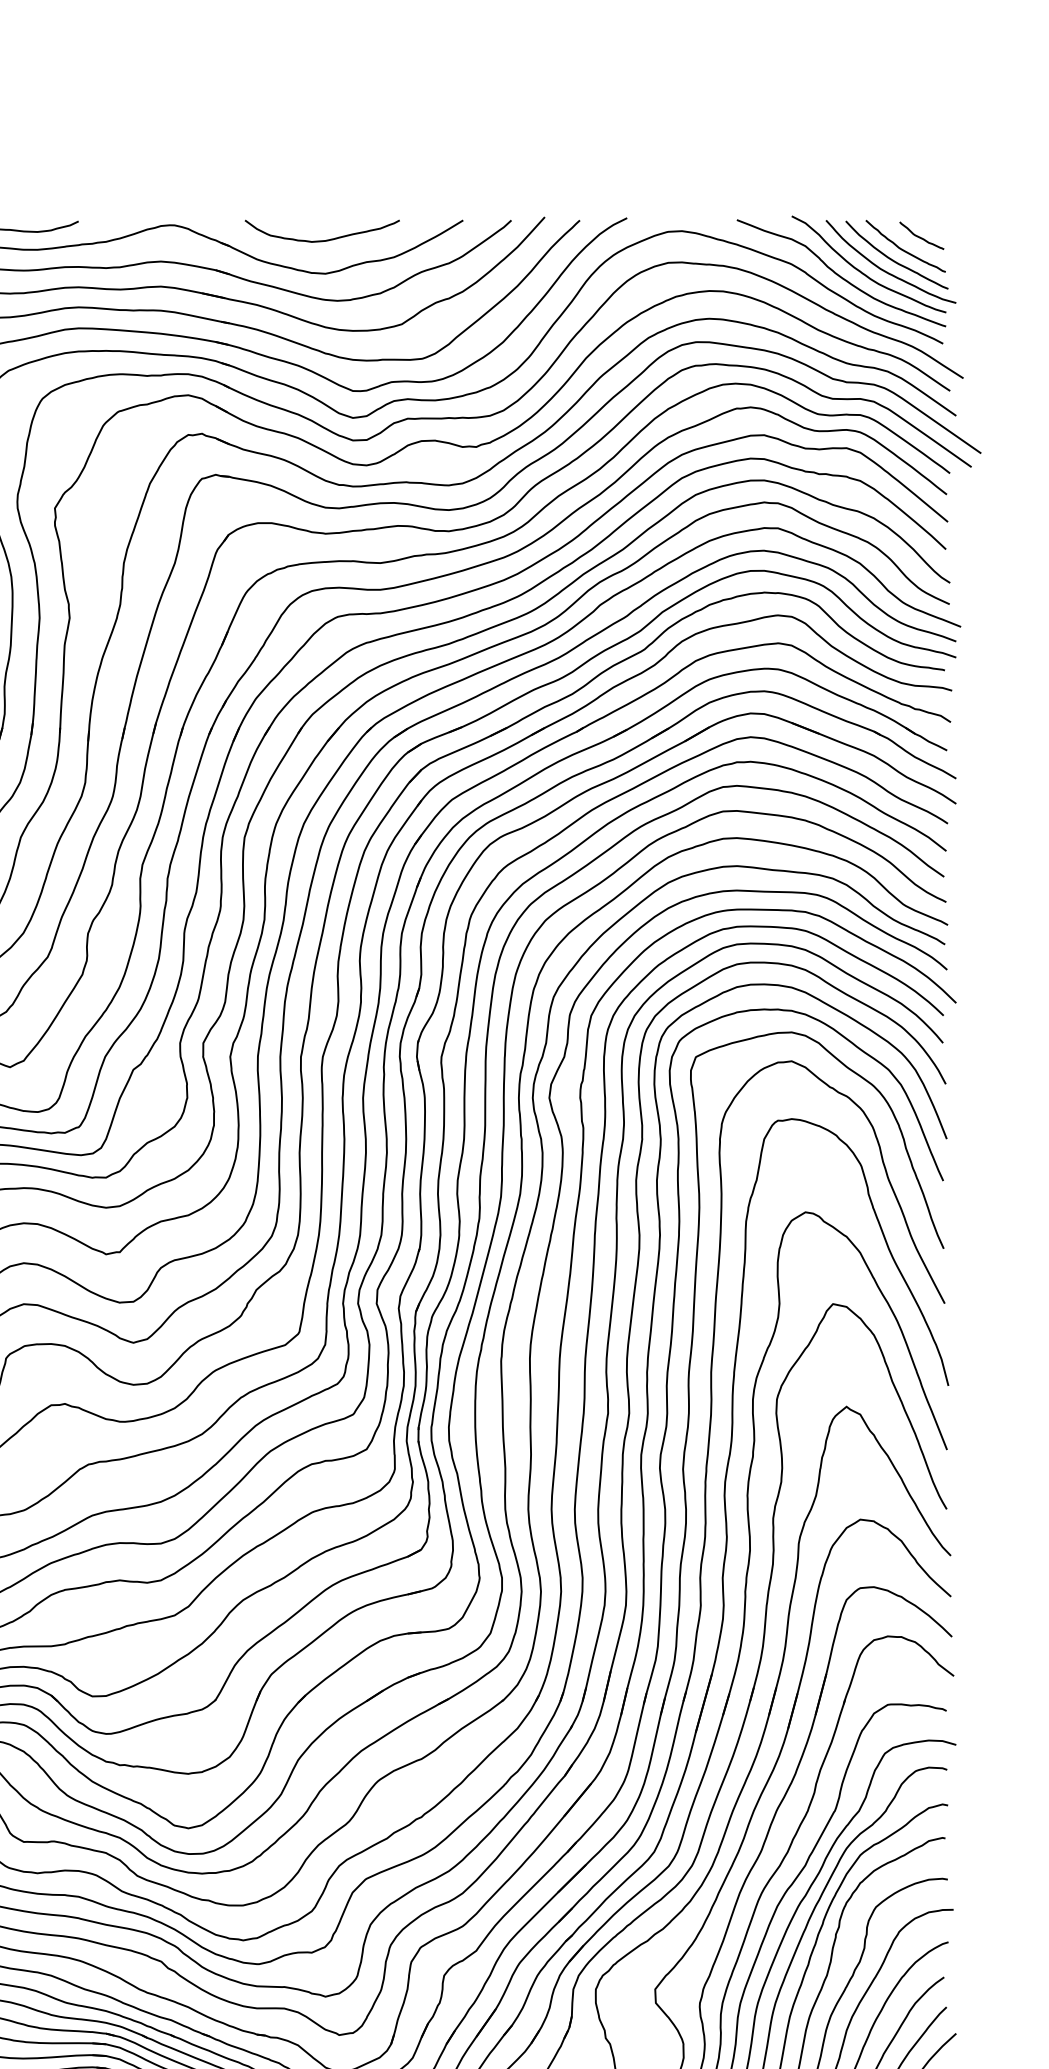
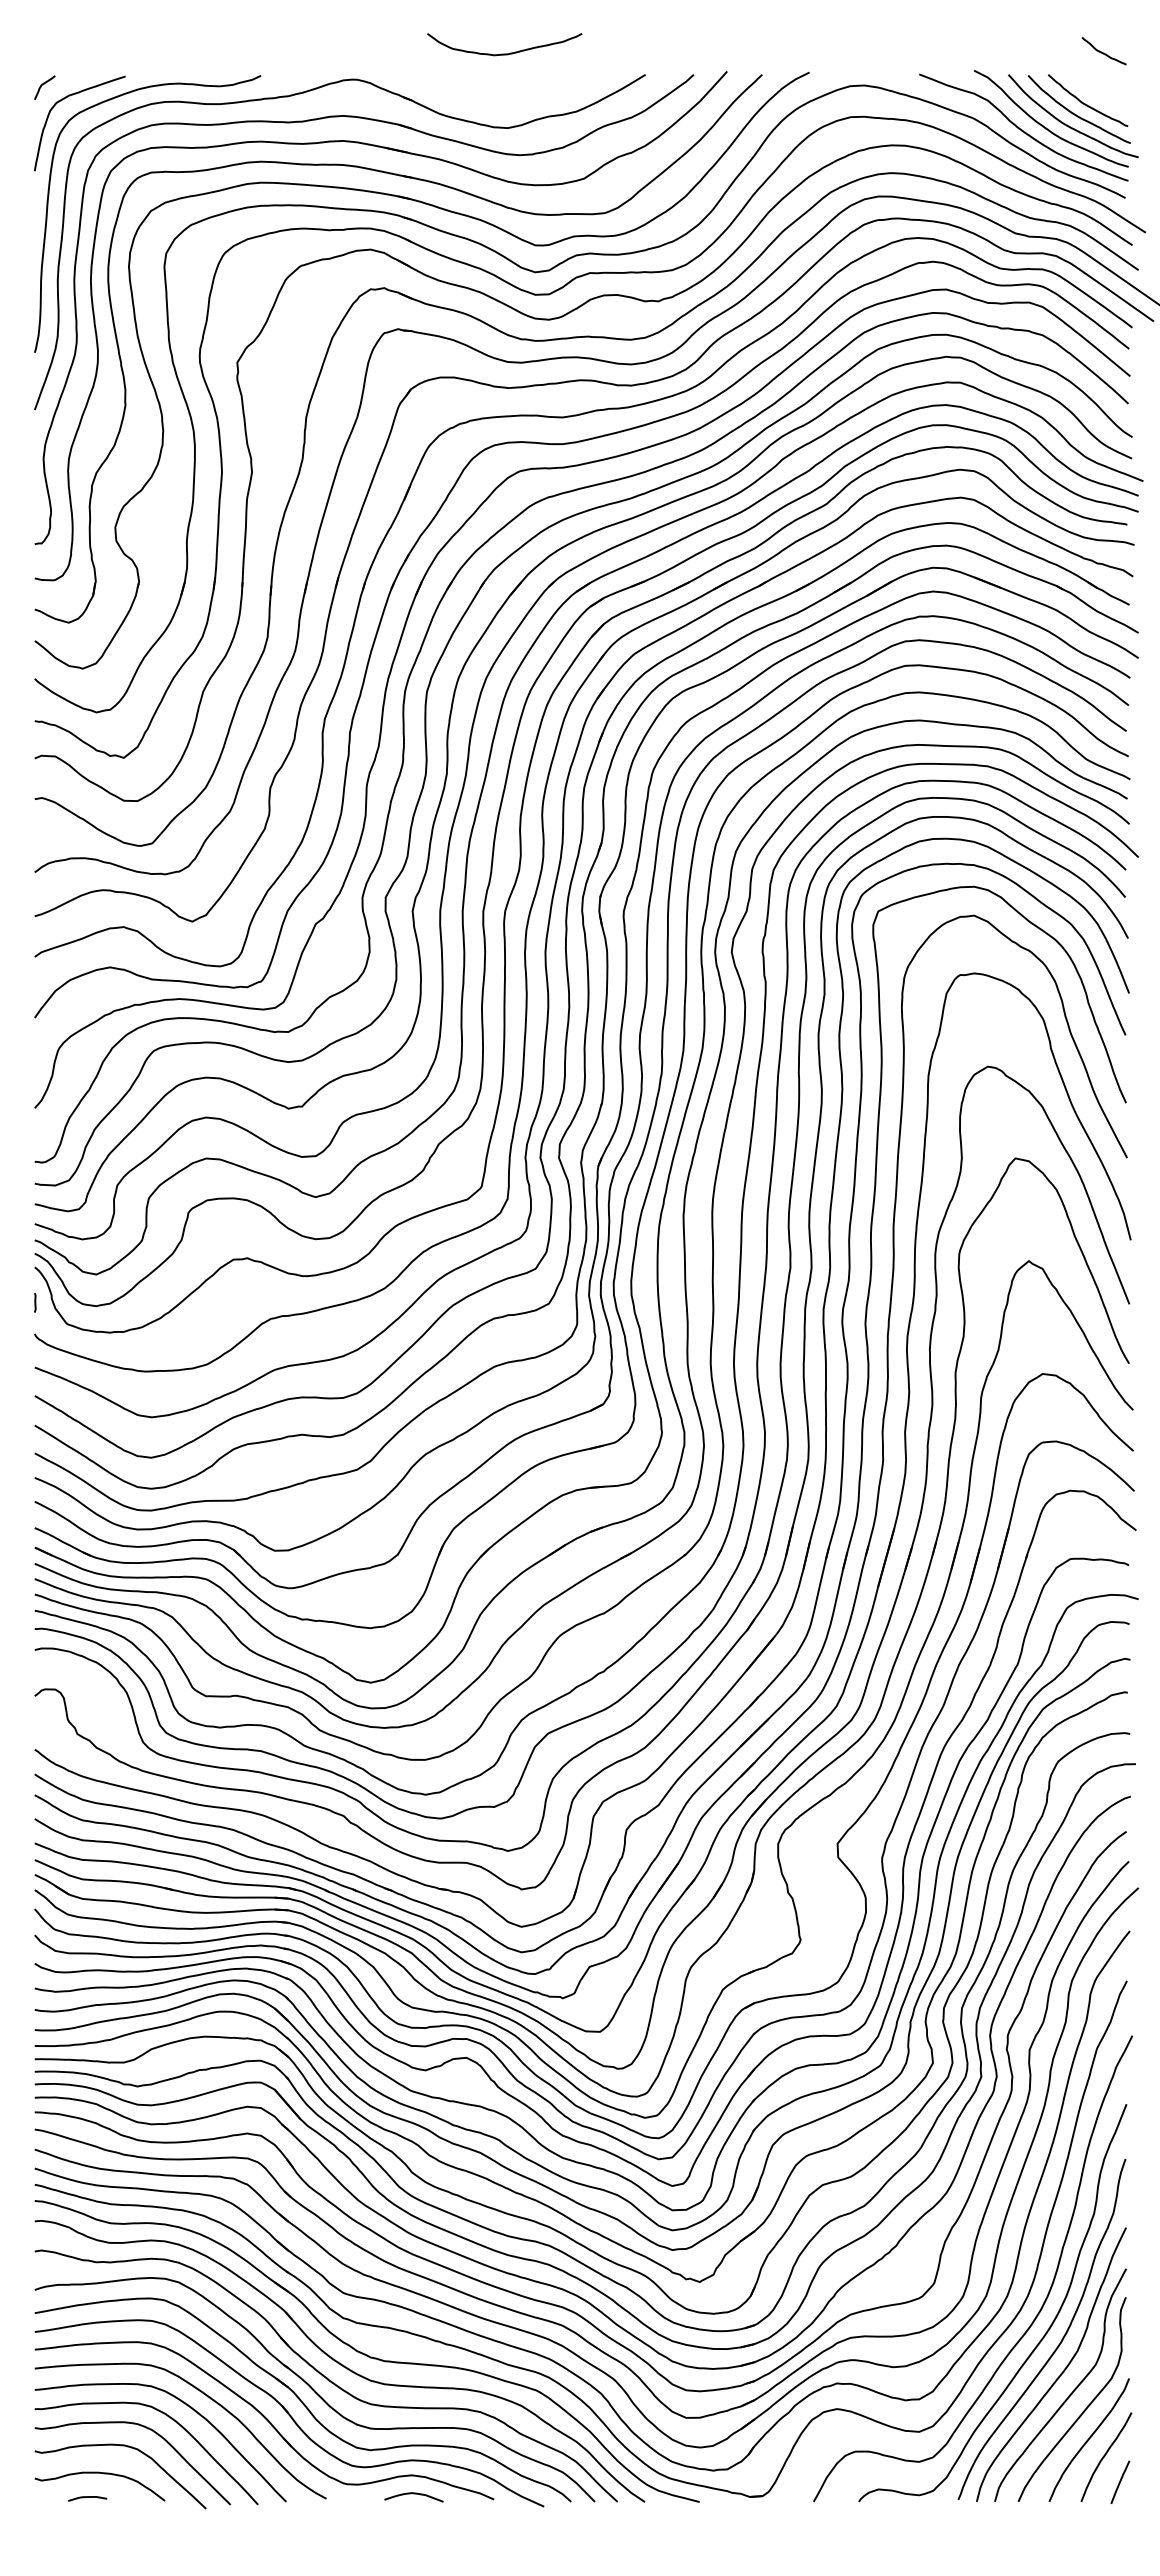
curve: (921, 237) -> (1103, 52), moved
curve: (322, 240) -> (504, 53), moved

